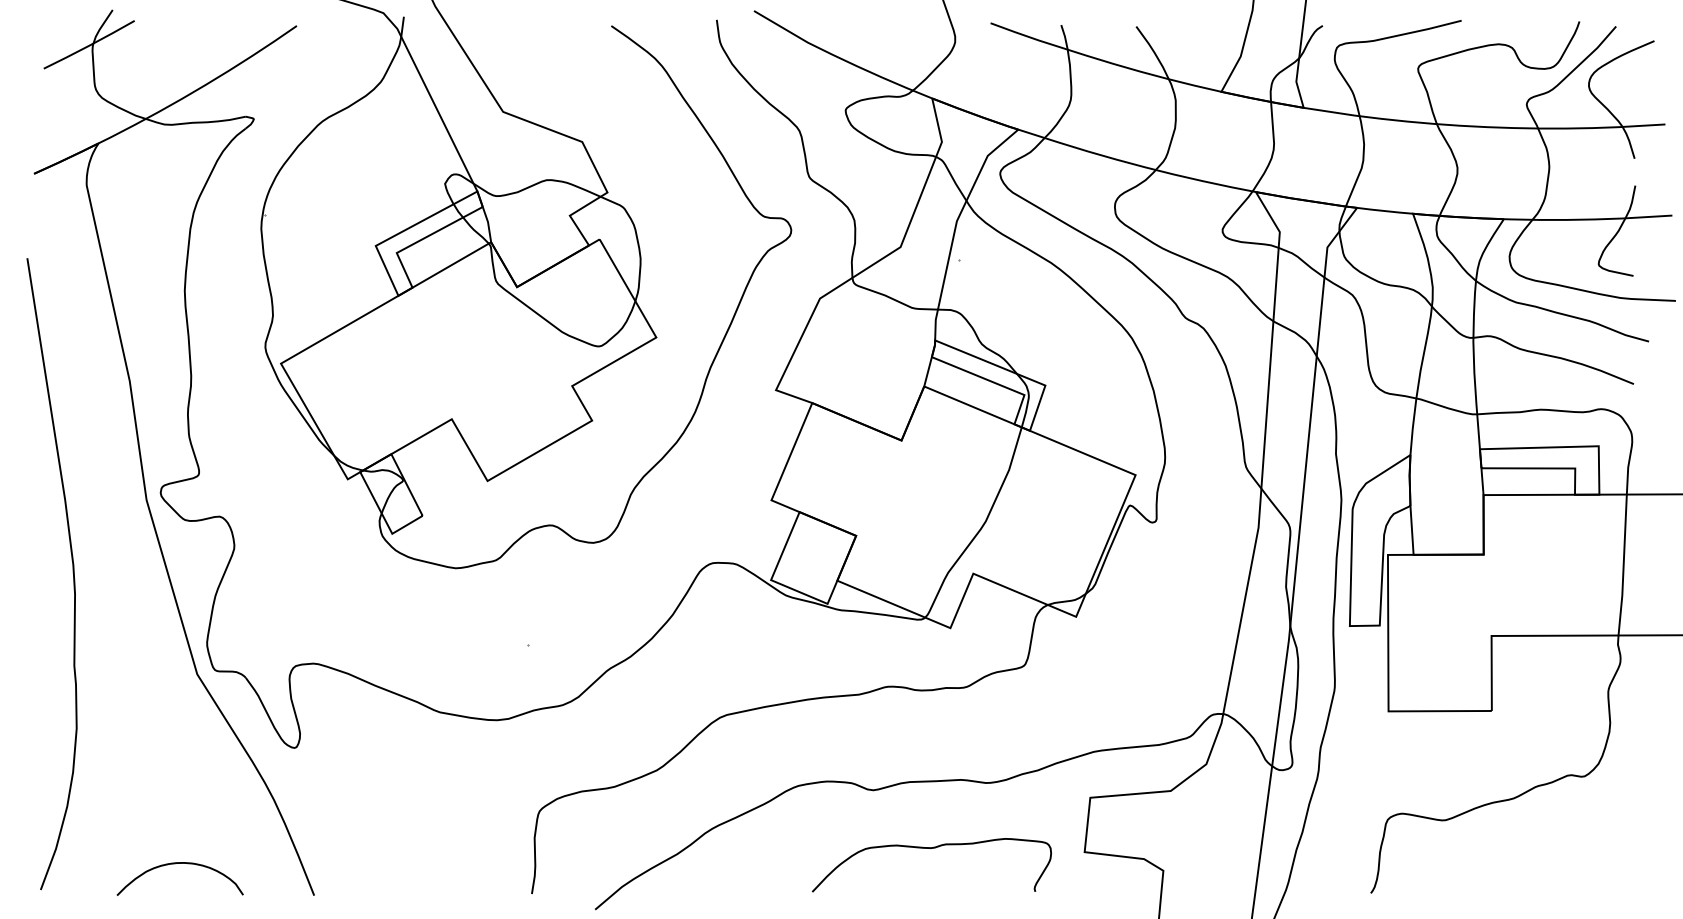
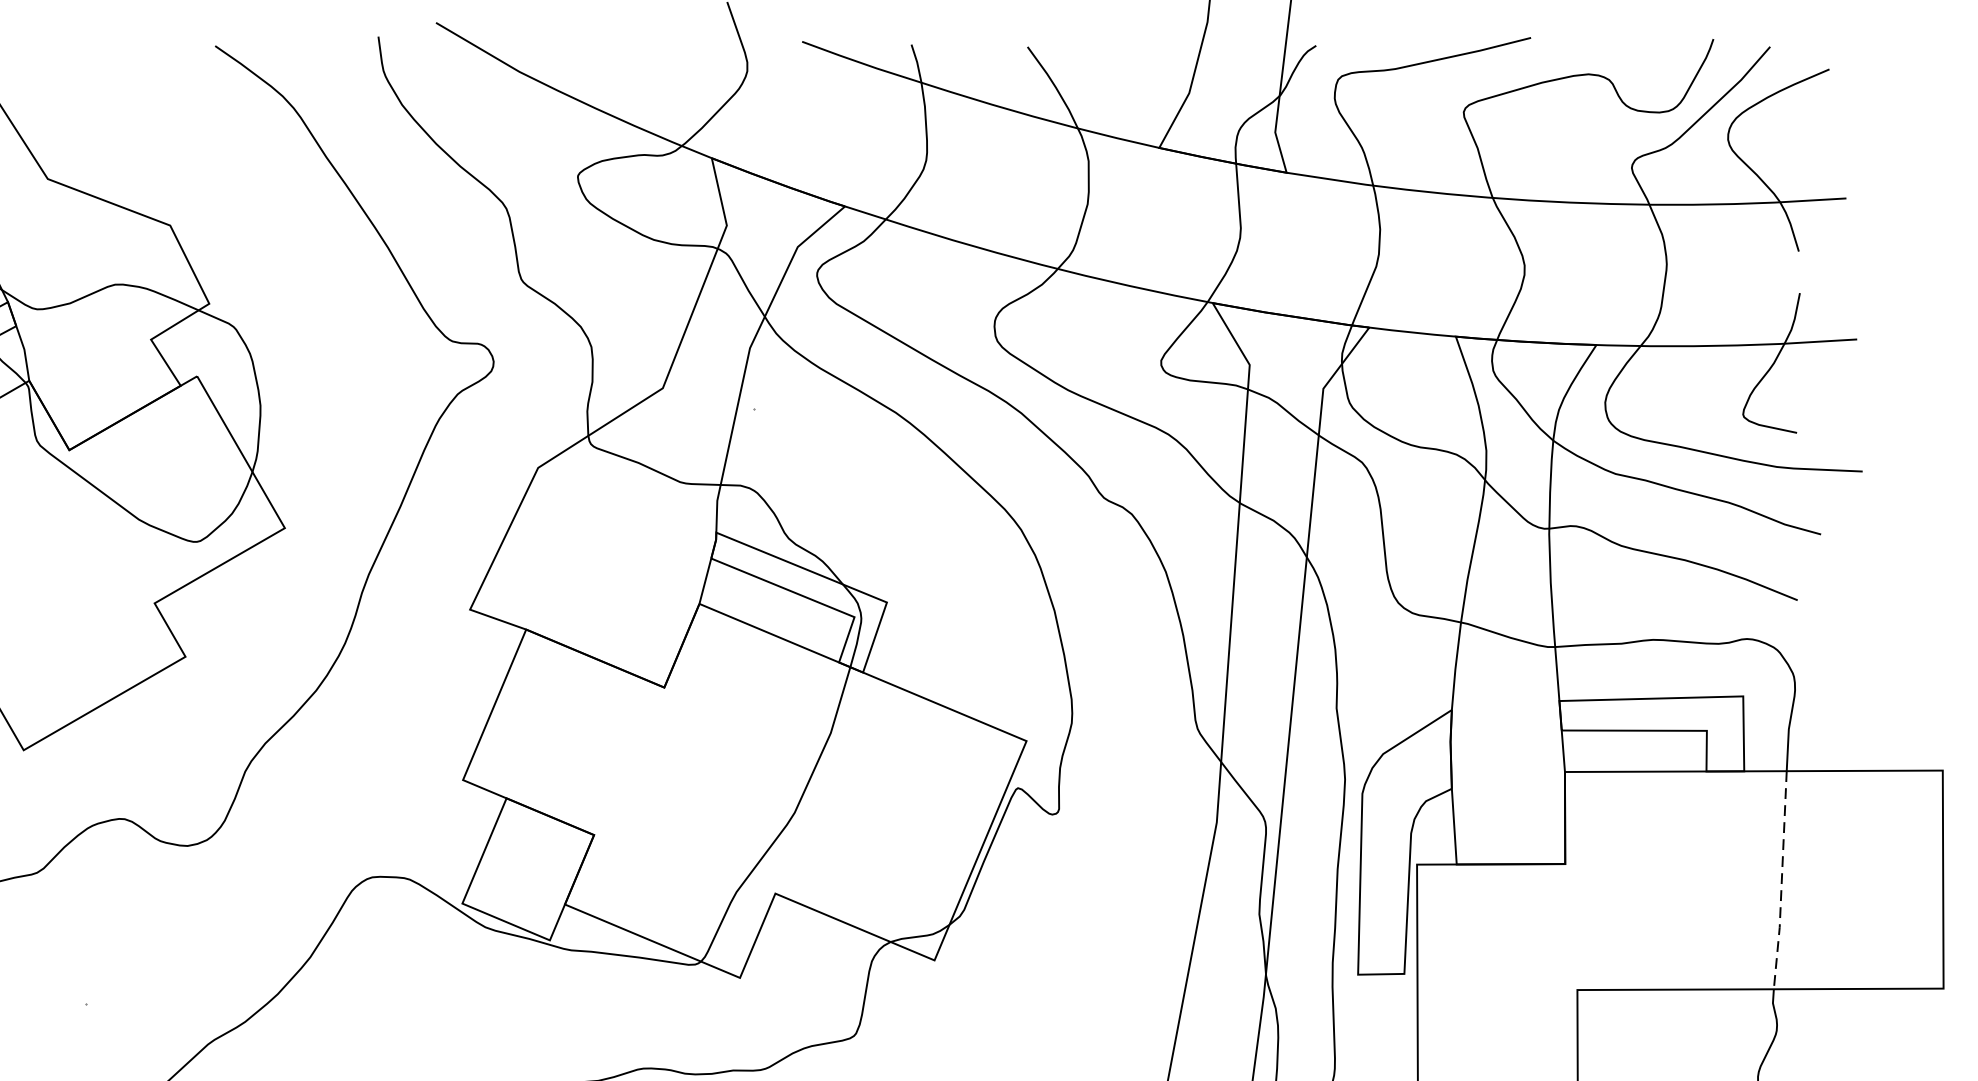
line: (1623, 565) -> (1781, 880), solid -> dashed

